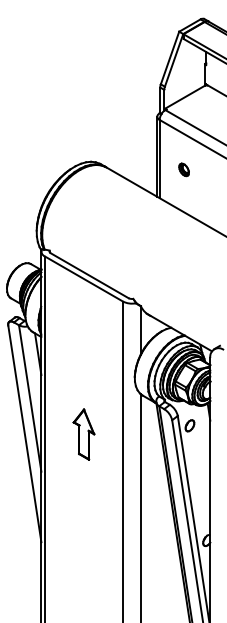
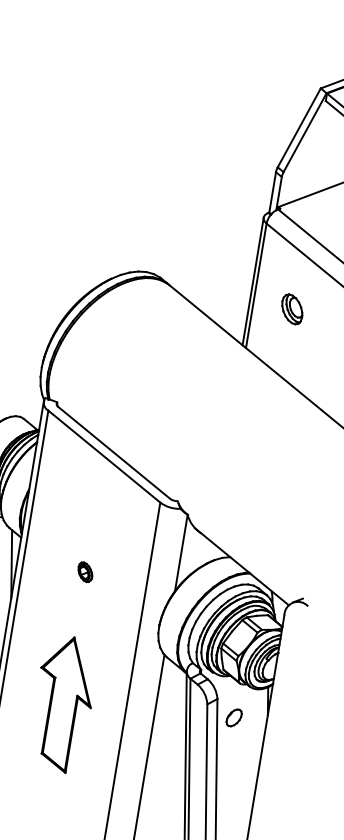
part: (183, 169) -> (291, 308), size x1.43
part: (83, 351) -> (84, 571), added
part: (83, 434) -> (62, 703), size x1.67

